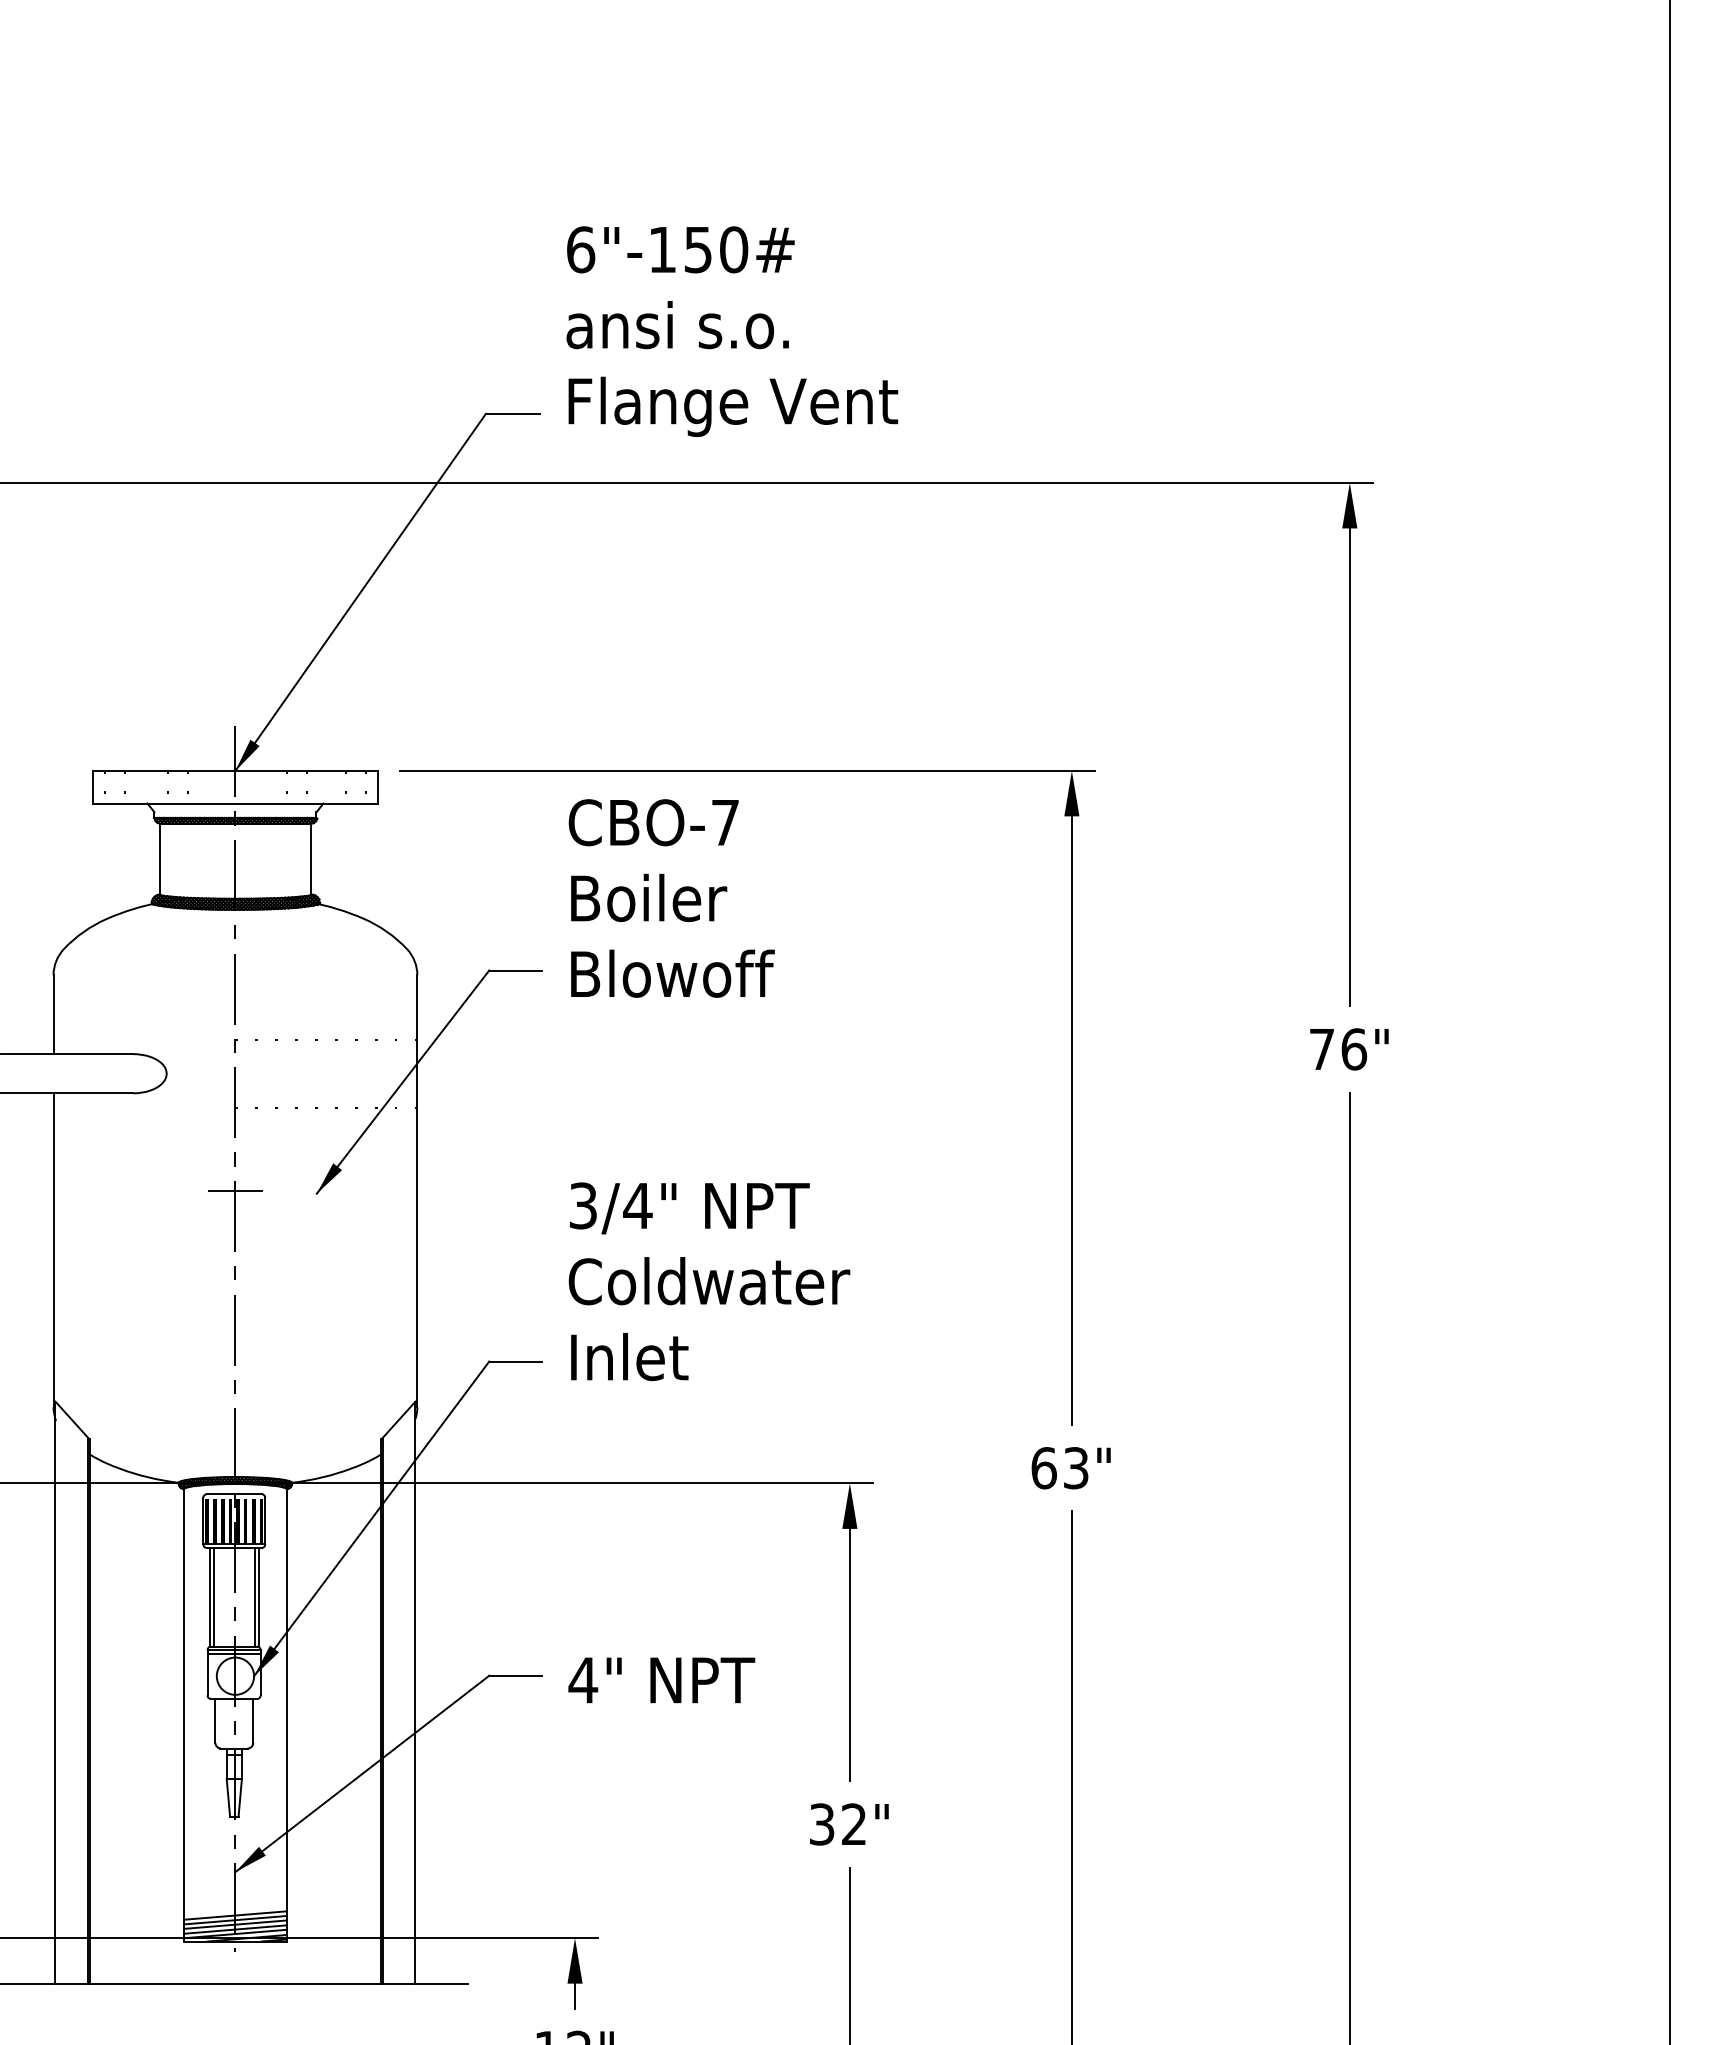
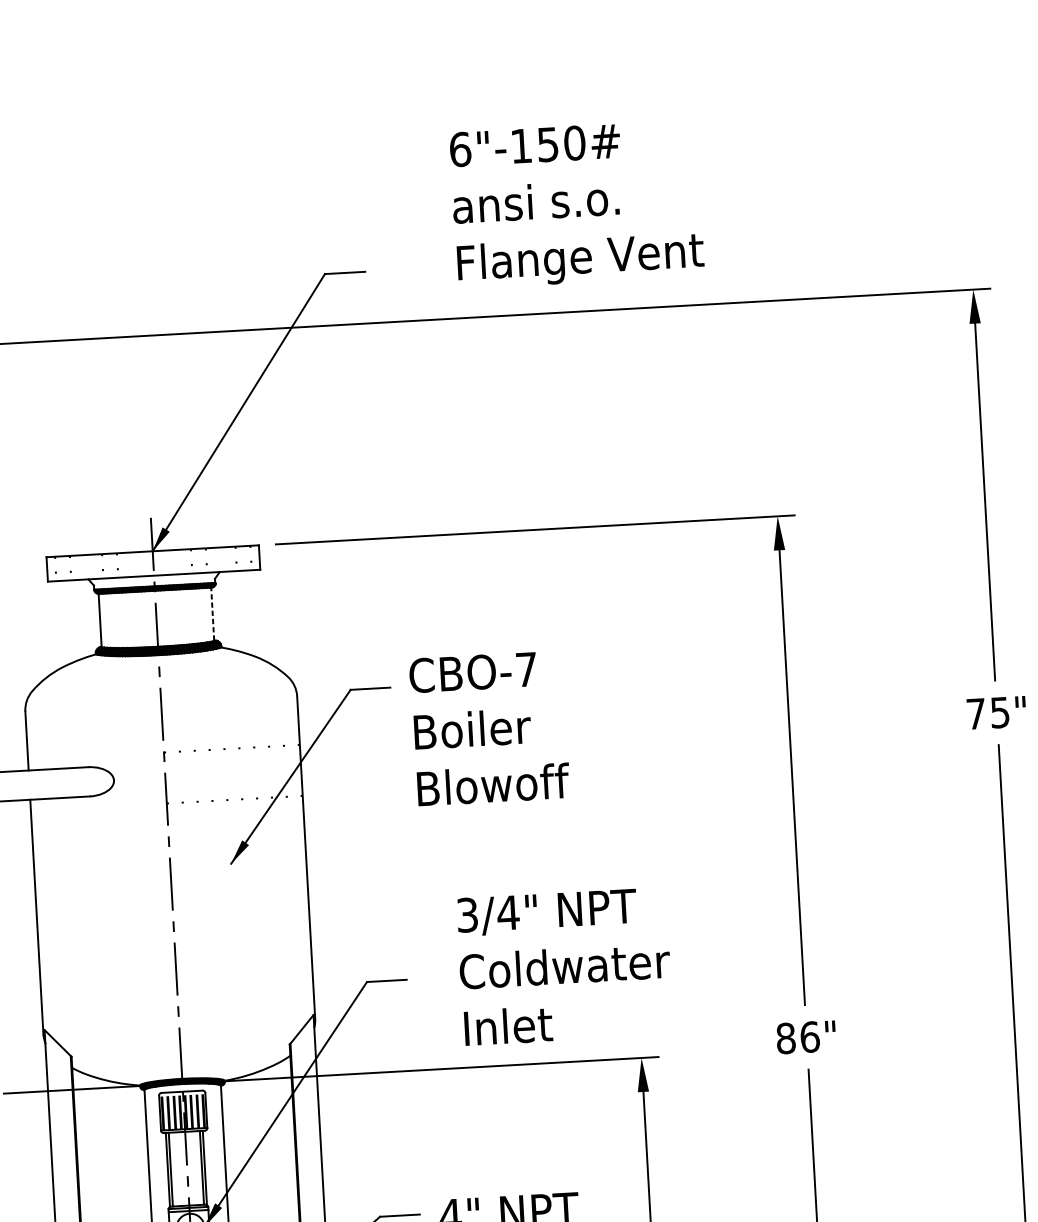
text: (732, 331) -> (577, 204), moved
line: (310, 859) -> (212, 614), solid -> dashed
text: (671, 898) -> (489, 728), moved
text: (1354, 1049) -> (1000, 712), 76" -> 75"
line: (235, 1191) -> (170, 865), removed
text: (709, 1281) -> (564, 966), moved
text: (1060, 1468) -> (798, 1038), 63" -> 86"

